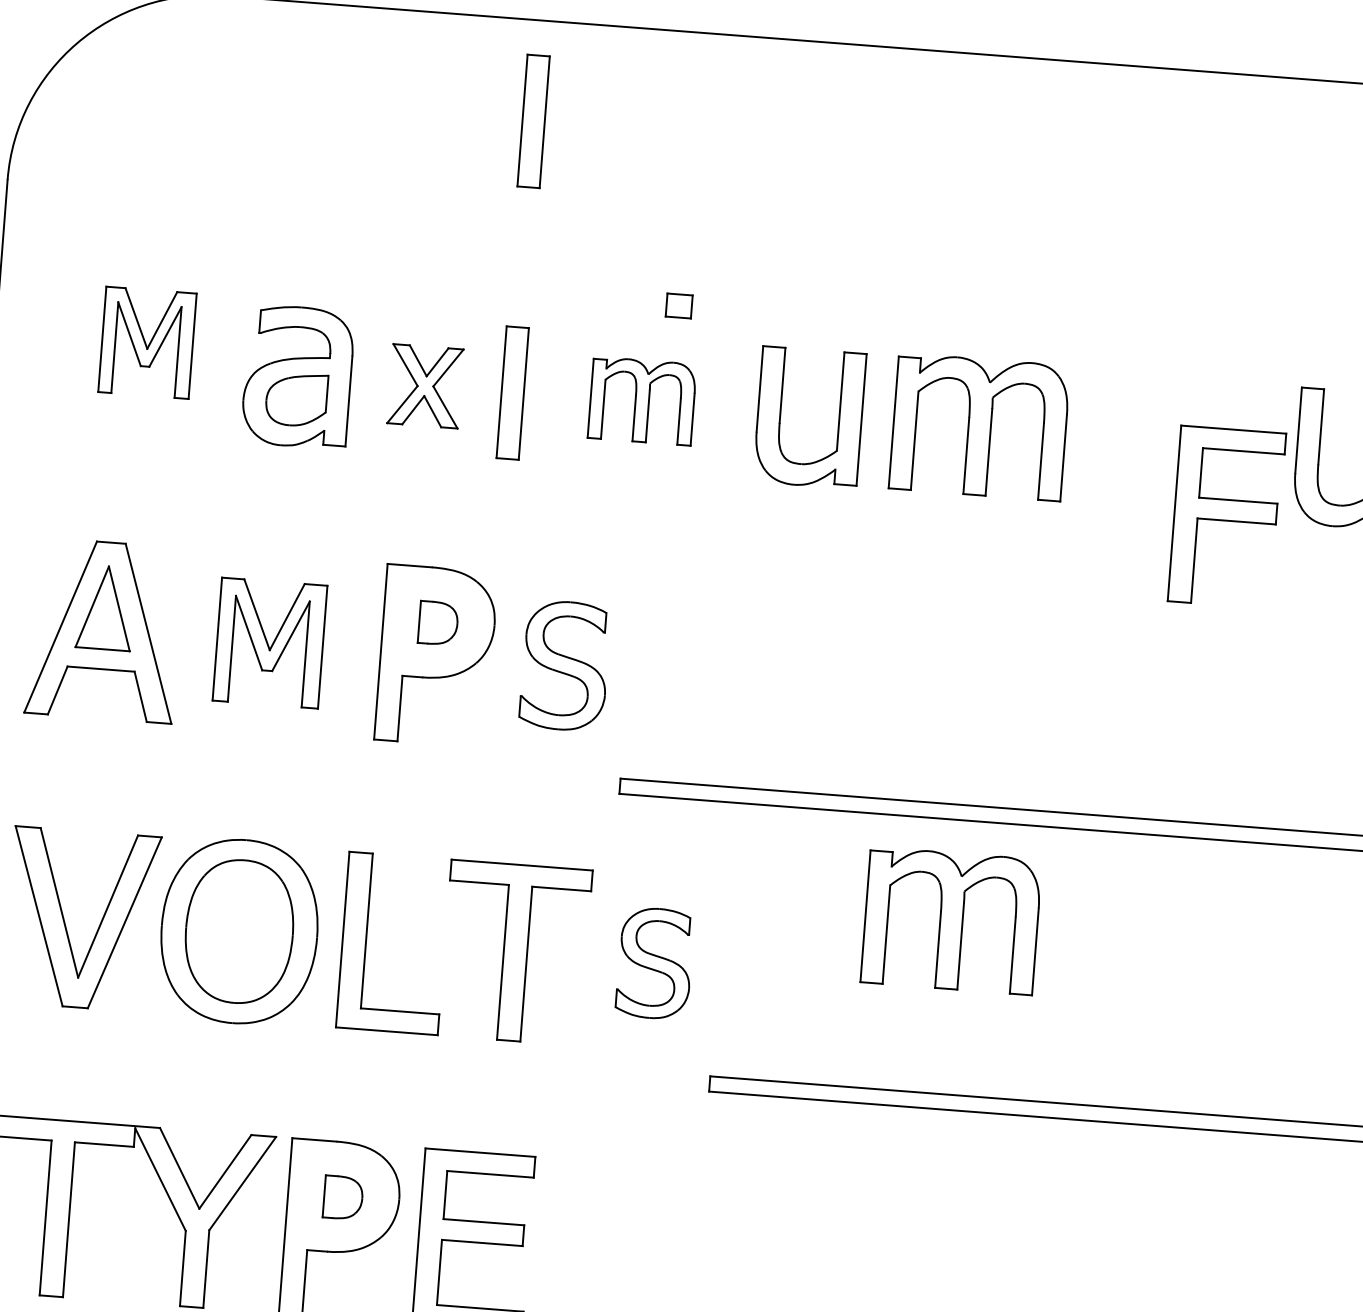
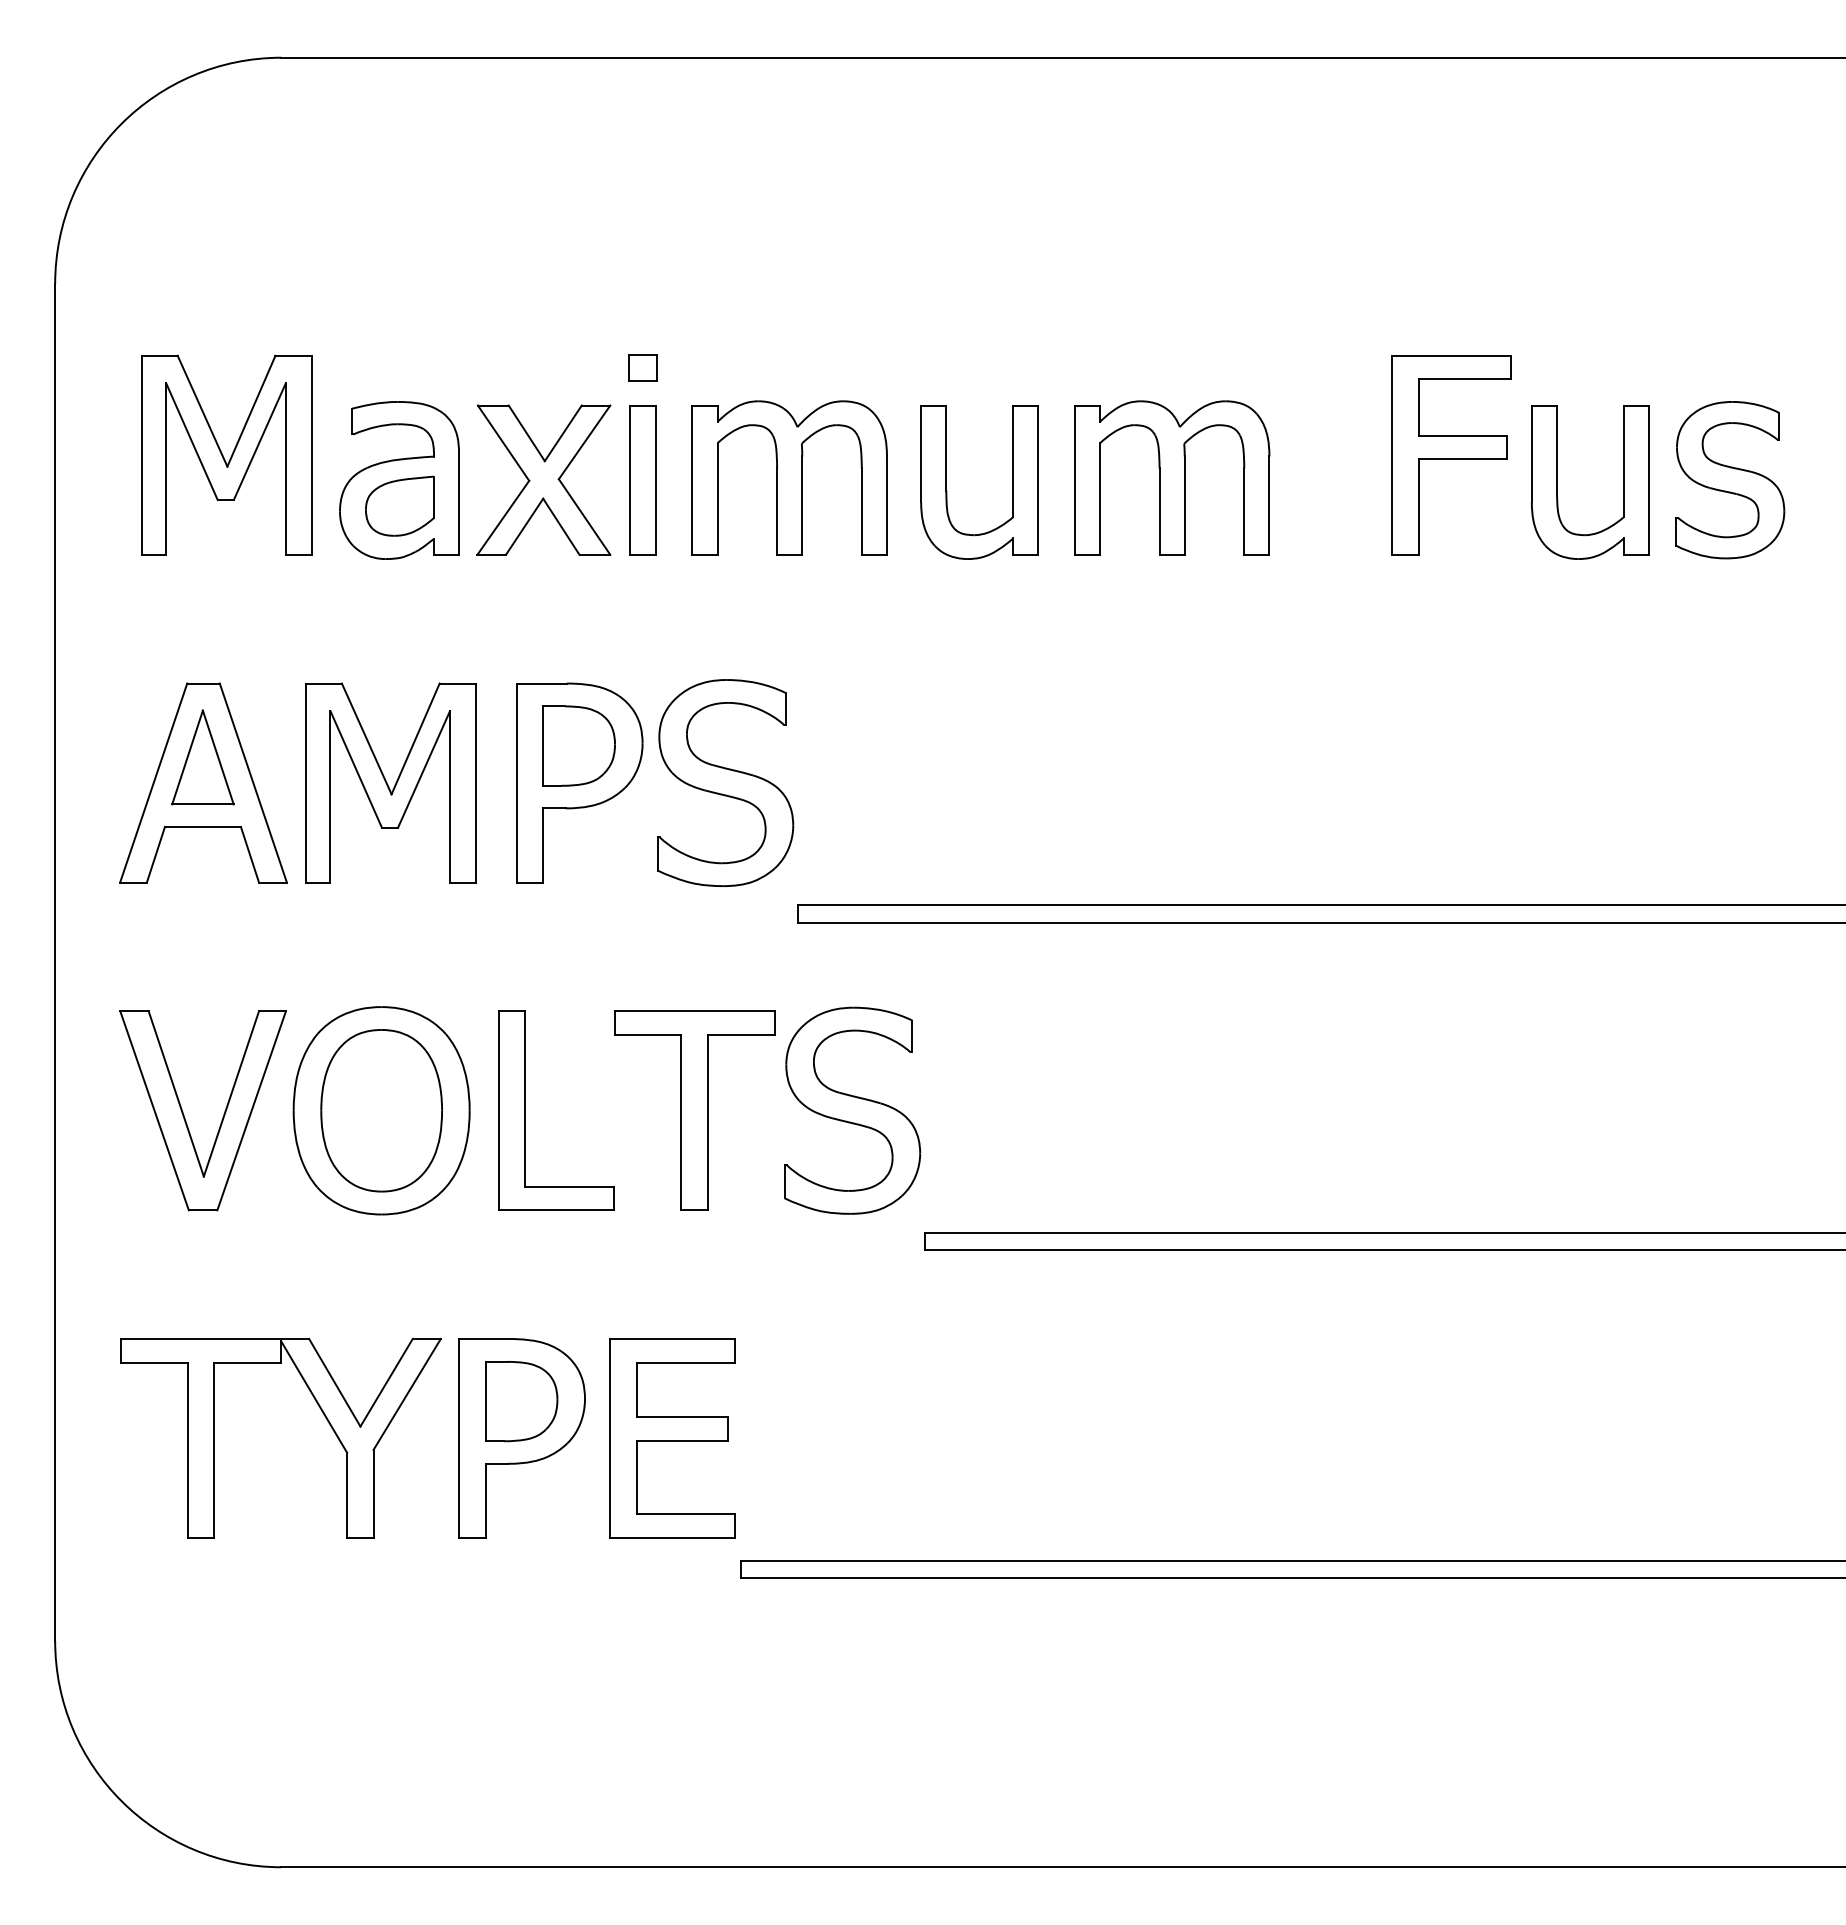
part: (533, 121) -> (642, 172), removed
part: (678, 305) -> (642, 367), moved
part: (147, 342) -> (226, 454), size x1.67
part: (425, 385) -> (543, 479), size x1.67
part: (642, 400) -> (789, 477), size x1.67
part: (1226, 517) -> (1451, 455), moved
part: (437, 622) -> (578, 745), size x1.67
part: (269, 642) -> (390, 782), size x1.43
part: (565, 665) -> (725, 782), size x1.43
part: (951, 920) -> (1183, 1036), removed
part: (654, 963) -> (852, 1110), size x1.67
part: (343, 1197) -> (521, 1401), size x1.67

